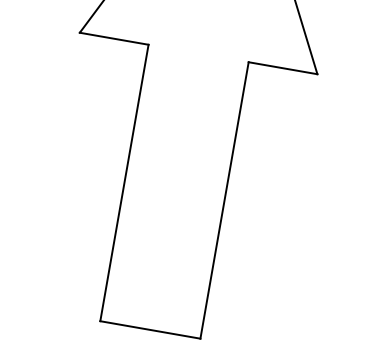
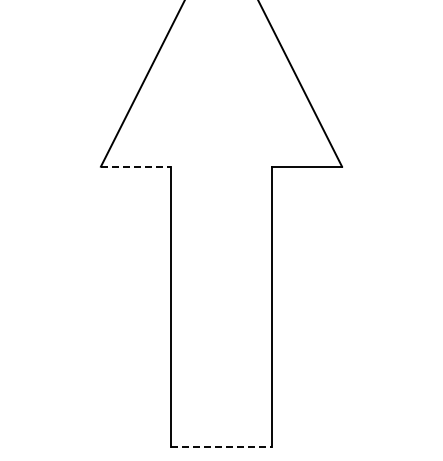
line: (113, 38) -> (135, 166), solid -> dashed
line: (150, 330) -> (221, 447), solid -> dashed

